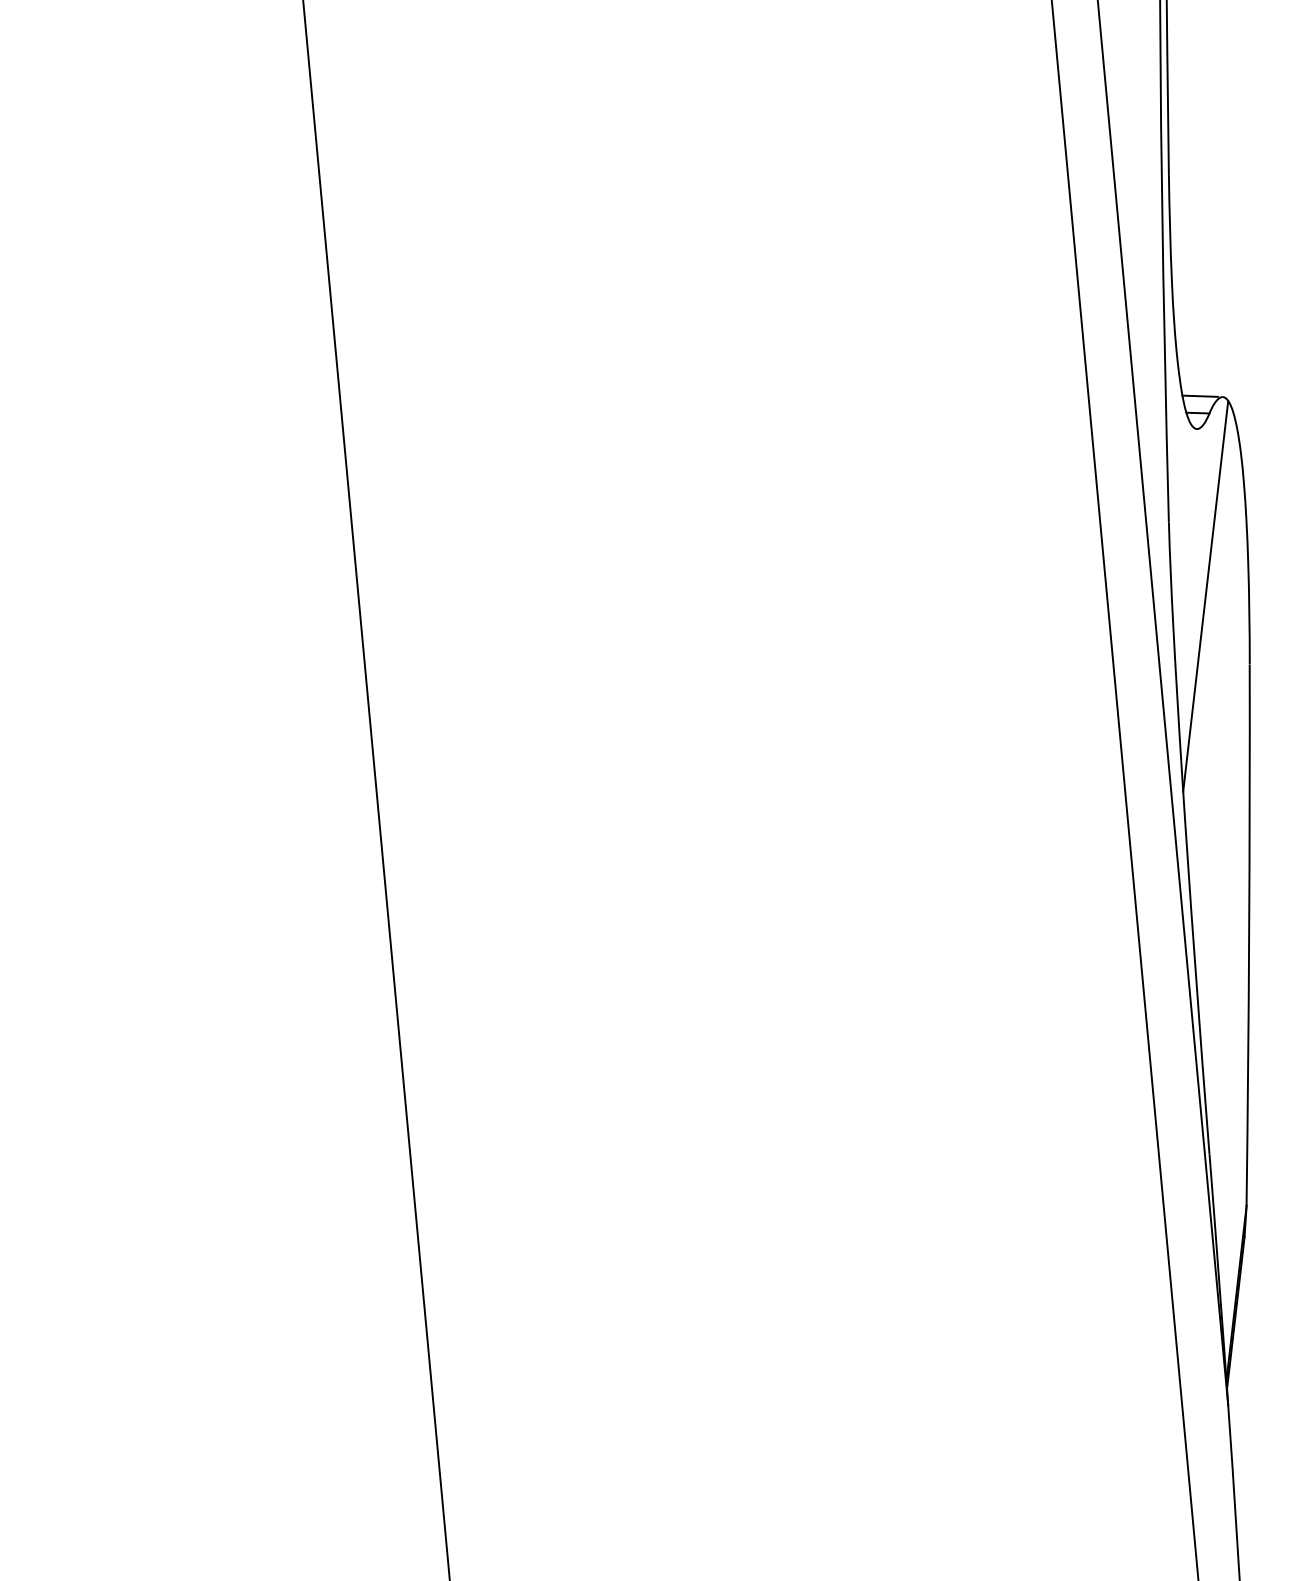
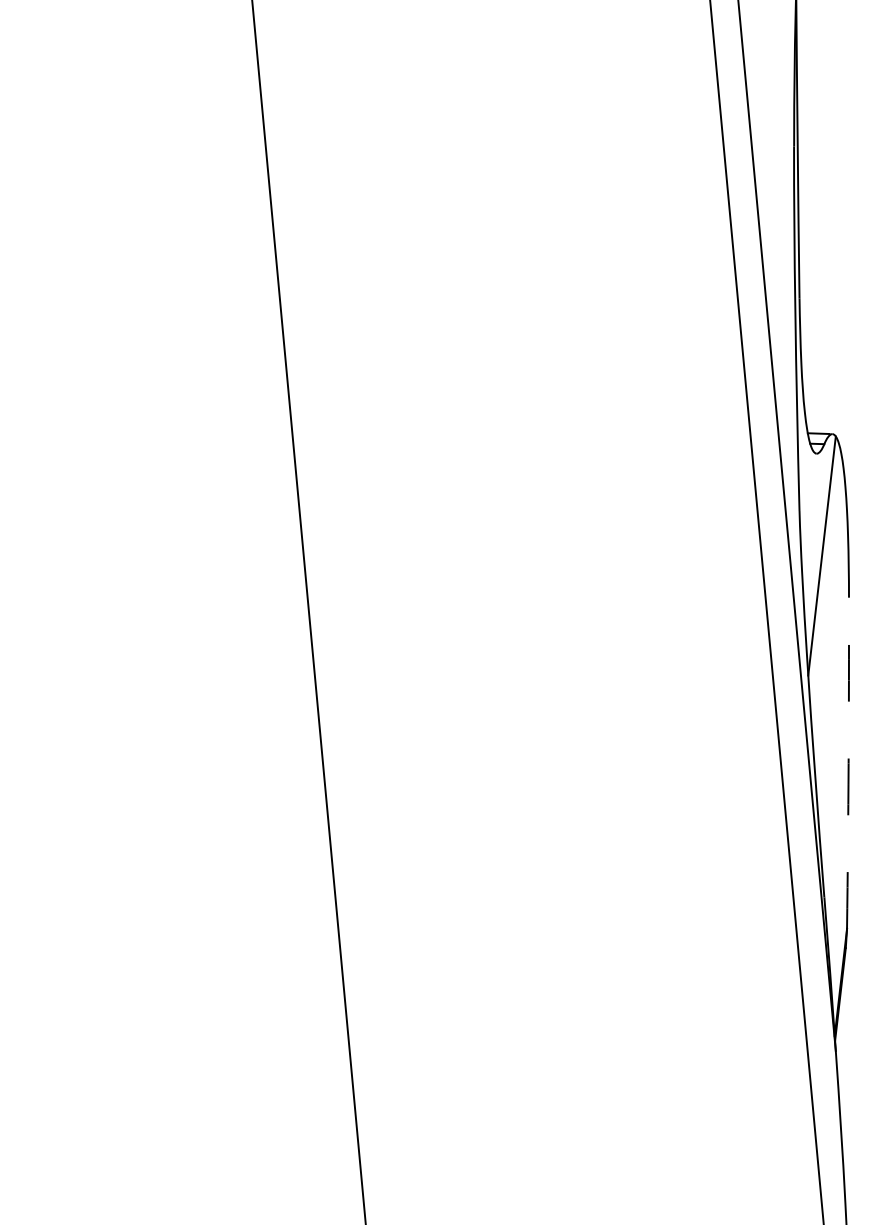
arc: (1248, 935) -> (848, 763), solid -> dashed

